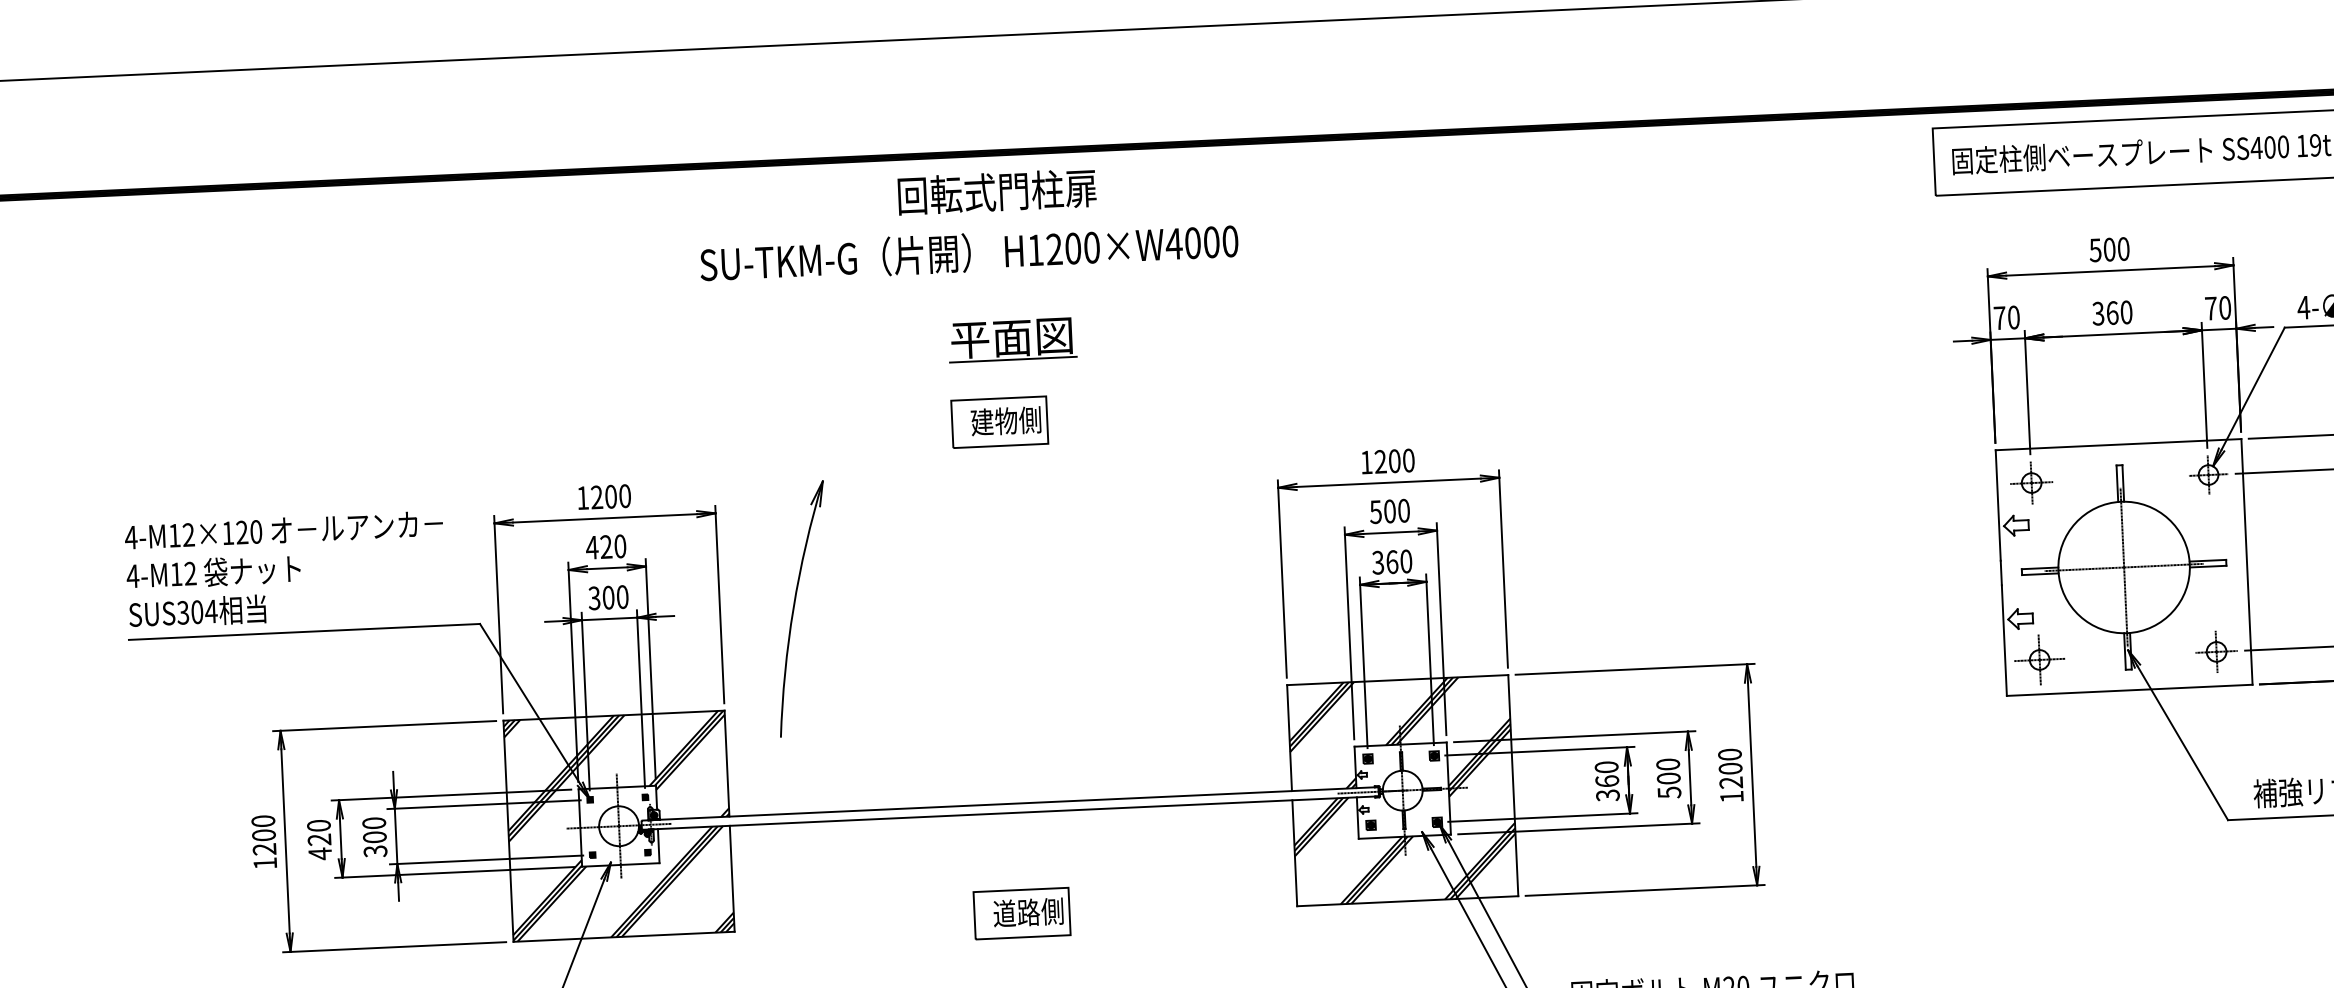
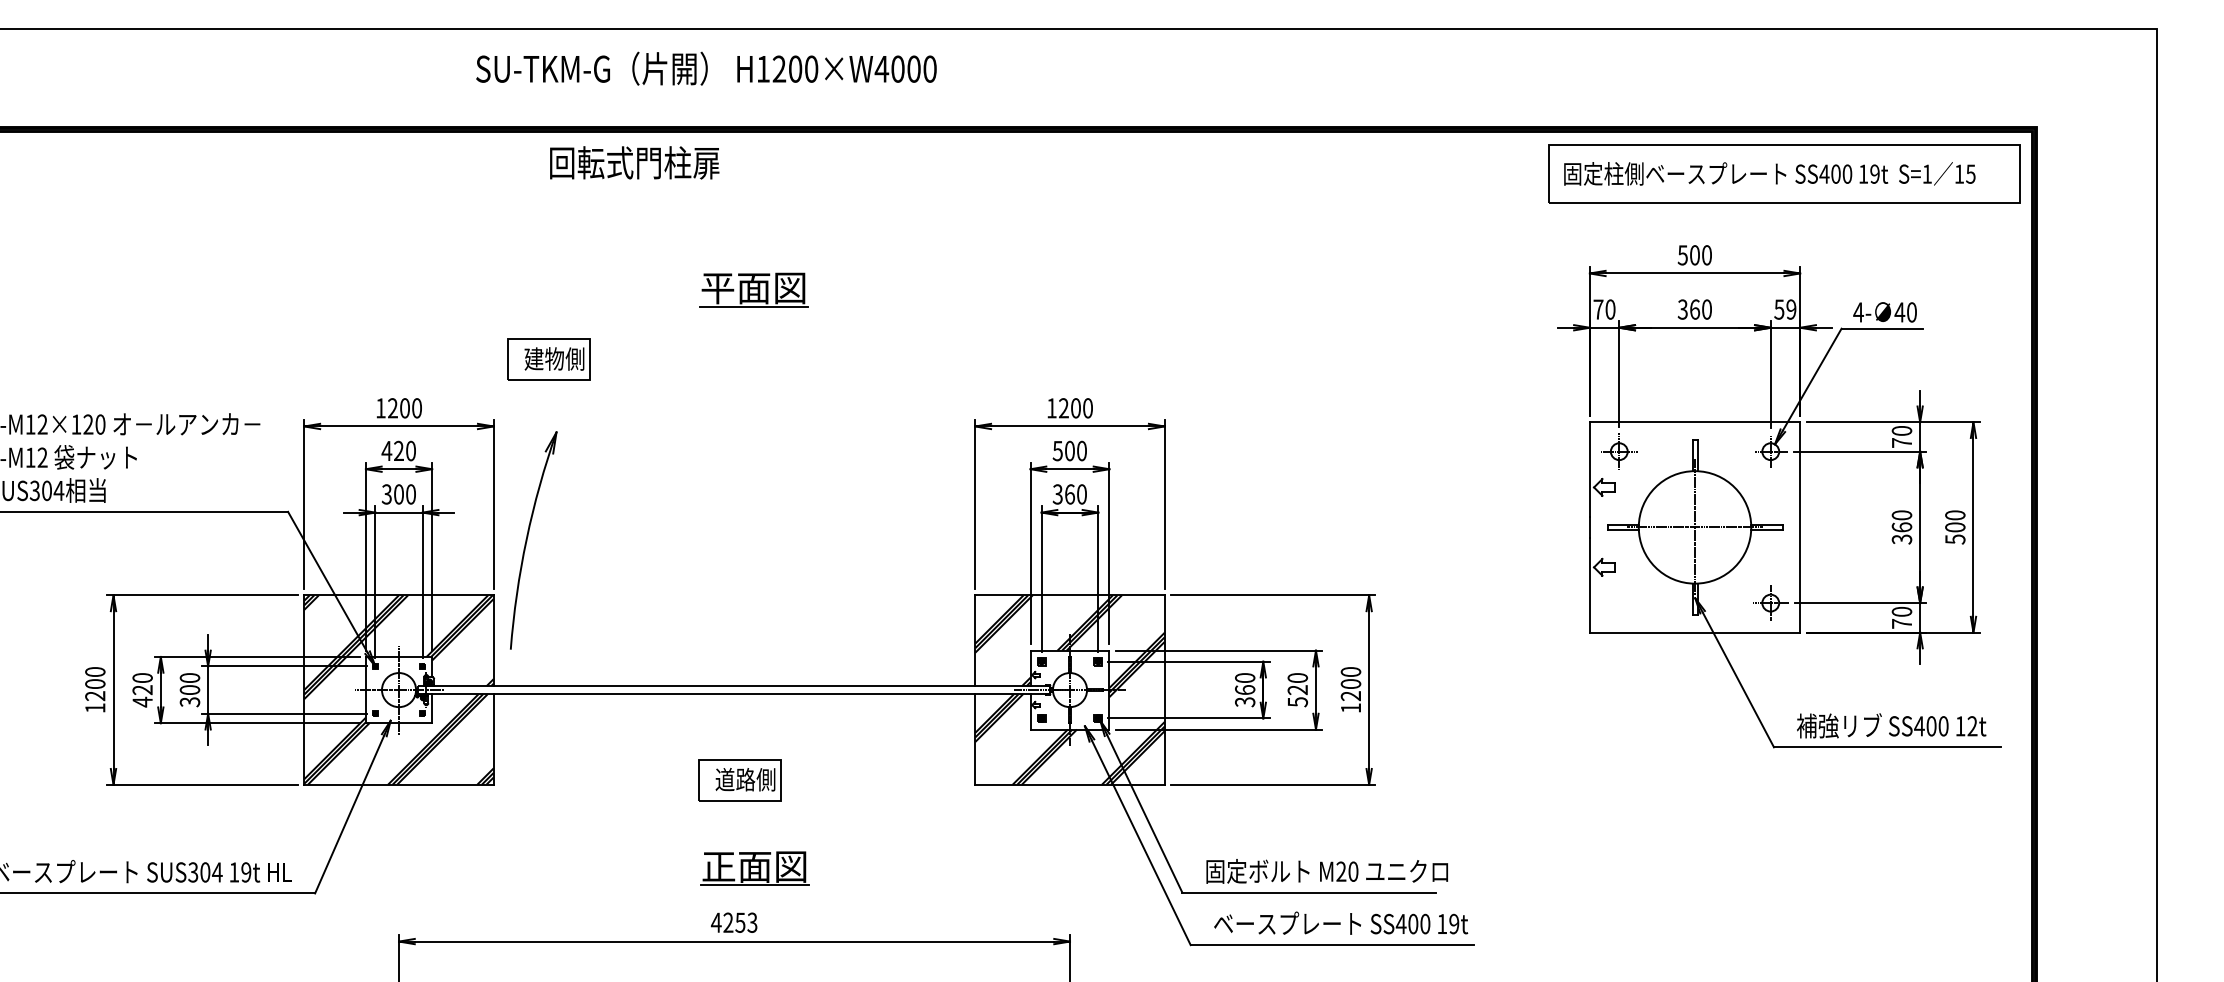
text: (996, 191) -> (634, 162), moved
text: (969, 252) -> (706, 68), moved
text: (2218, 308) -> (1785, 309), 70 -> 59
part: (999, 422) -> (548, 359), moved
part: (801, 608) -> (533, 540), moved
part: (2039, 659) -> (1619, 602), removed
text: (1668, 779) -> (1297, 690), 500 -> 520

